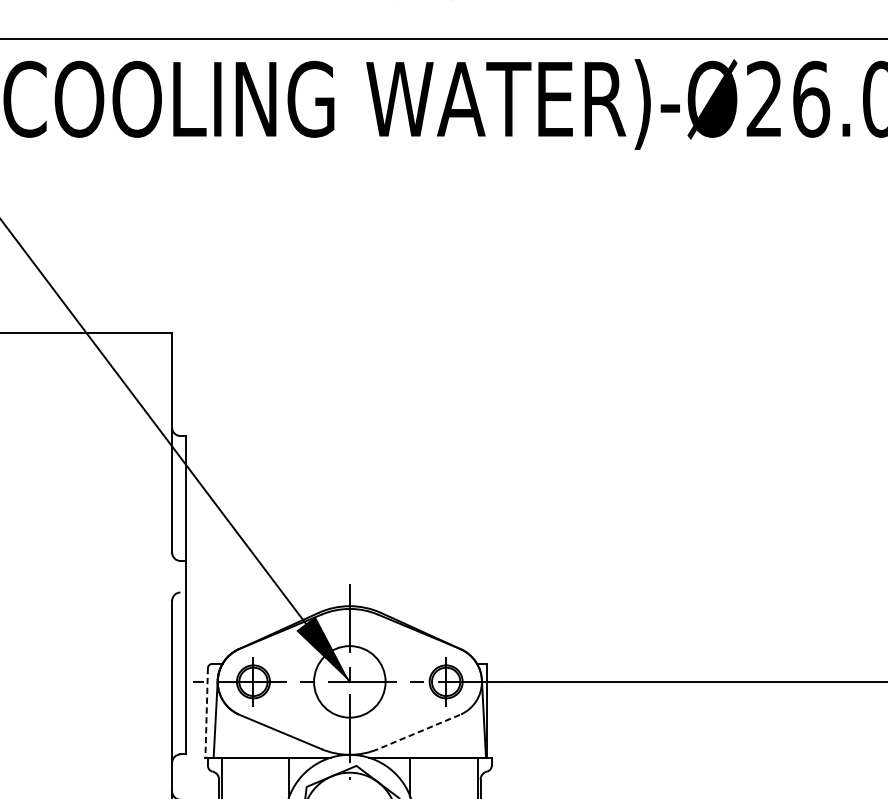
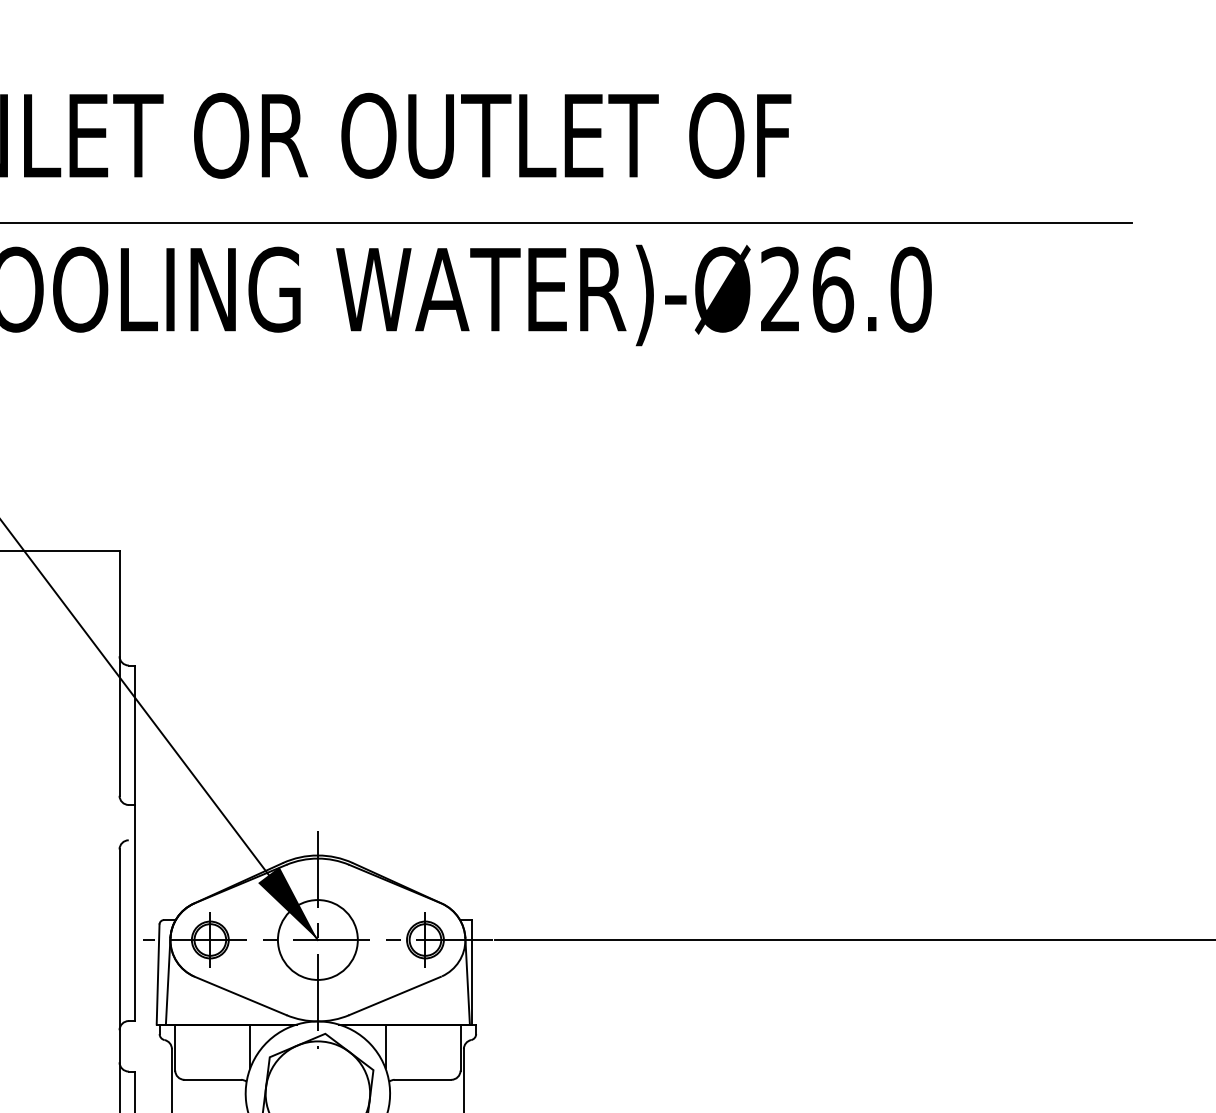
line: (207, 713) -> (158, 975), dashed -> solid
line: (419, 732) -> (395, 996), dashed -> solid

